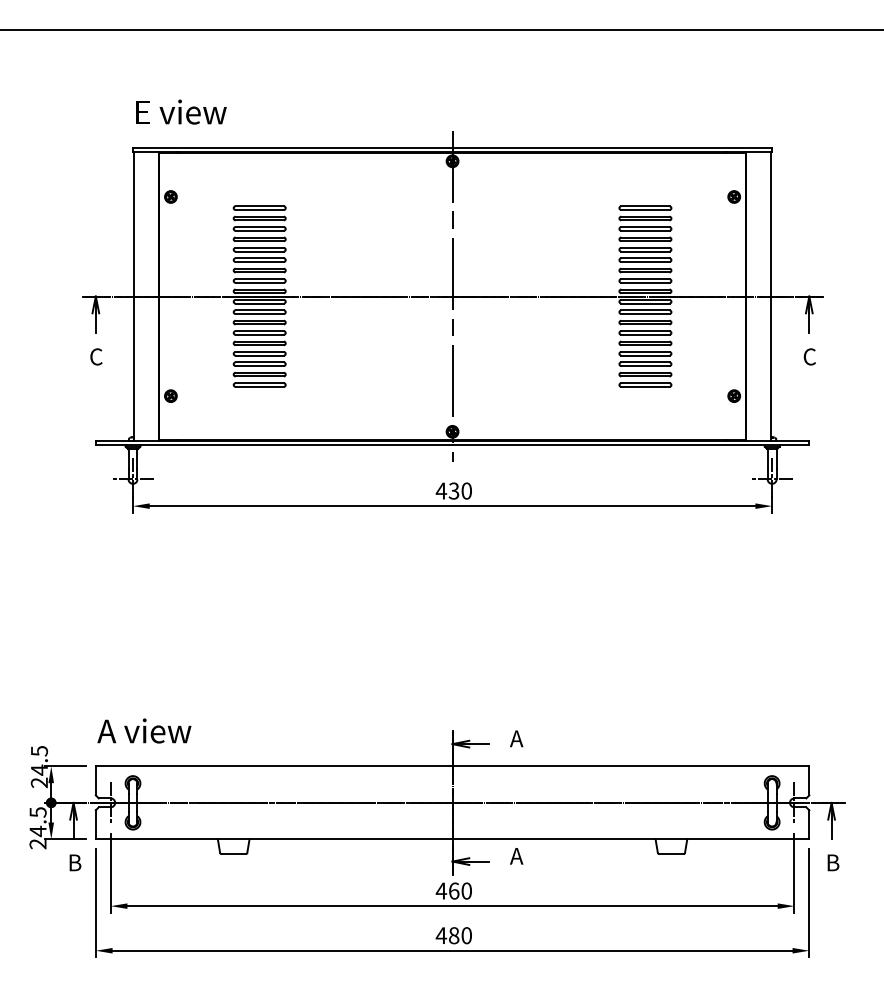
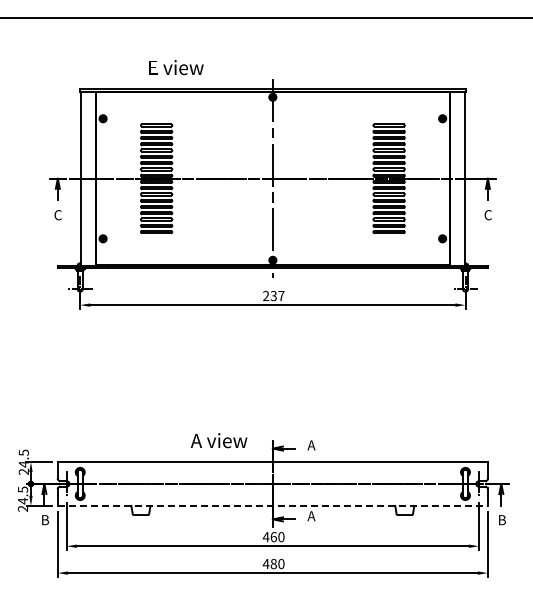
text: (181, 111) -> (176, 67), moved
text: (453, 490) -> (273, 295), 430 -> 237
text: (143, 730) -> (218, 440), moved
line: (453, 838) -> (273, 505), solid -> dashed

